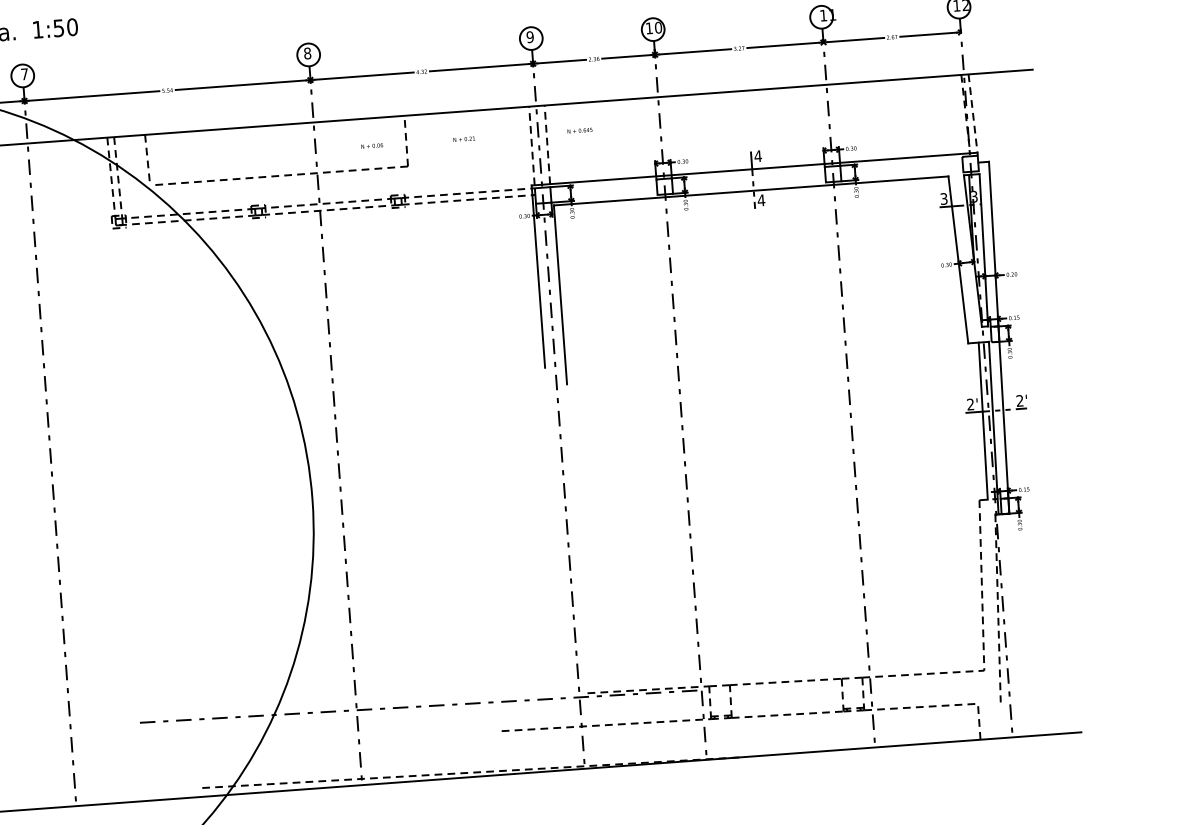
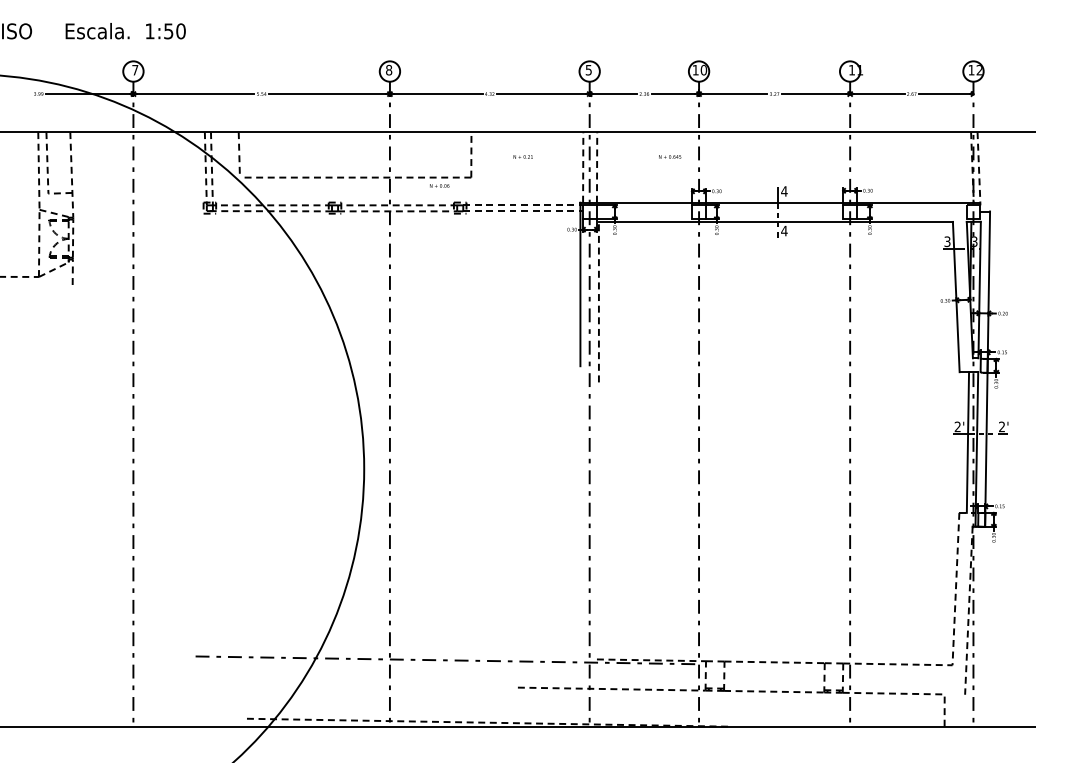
text: (529, 36) -> (588, 69), 9 -> 5
text: (580, 130) -> (670, 156), moved
text: (371, 145) -> (439, 185), moved
line: (559, 294) -> (598, 301), solid -> dashed

